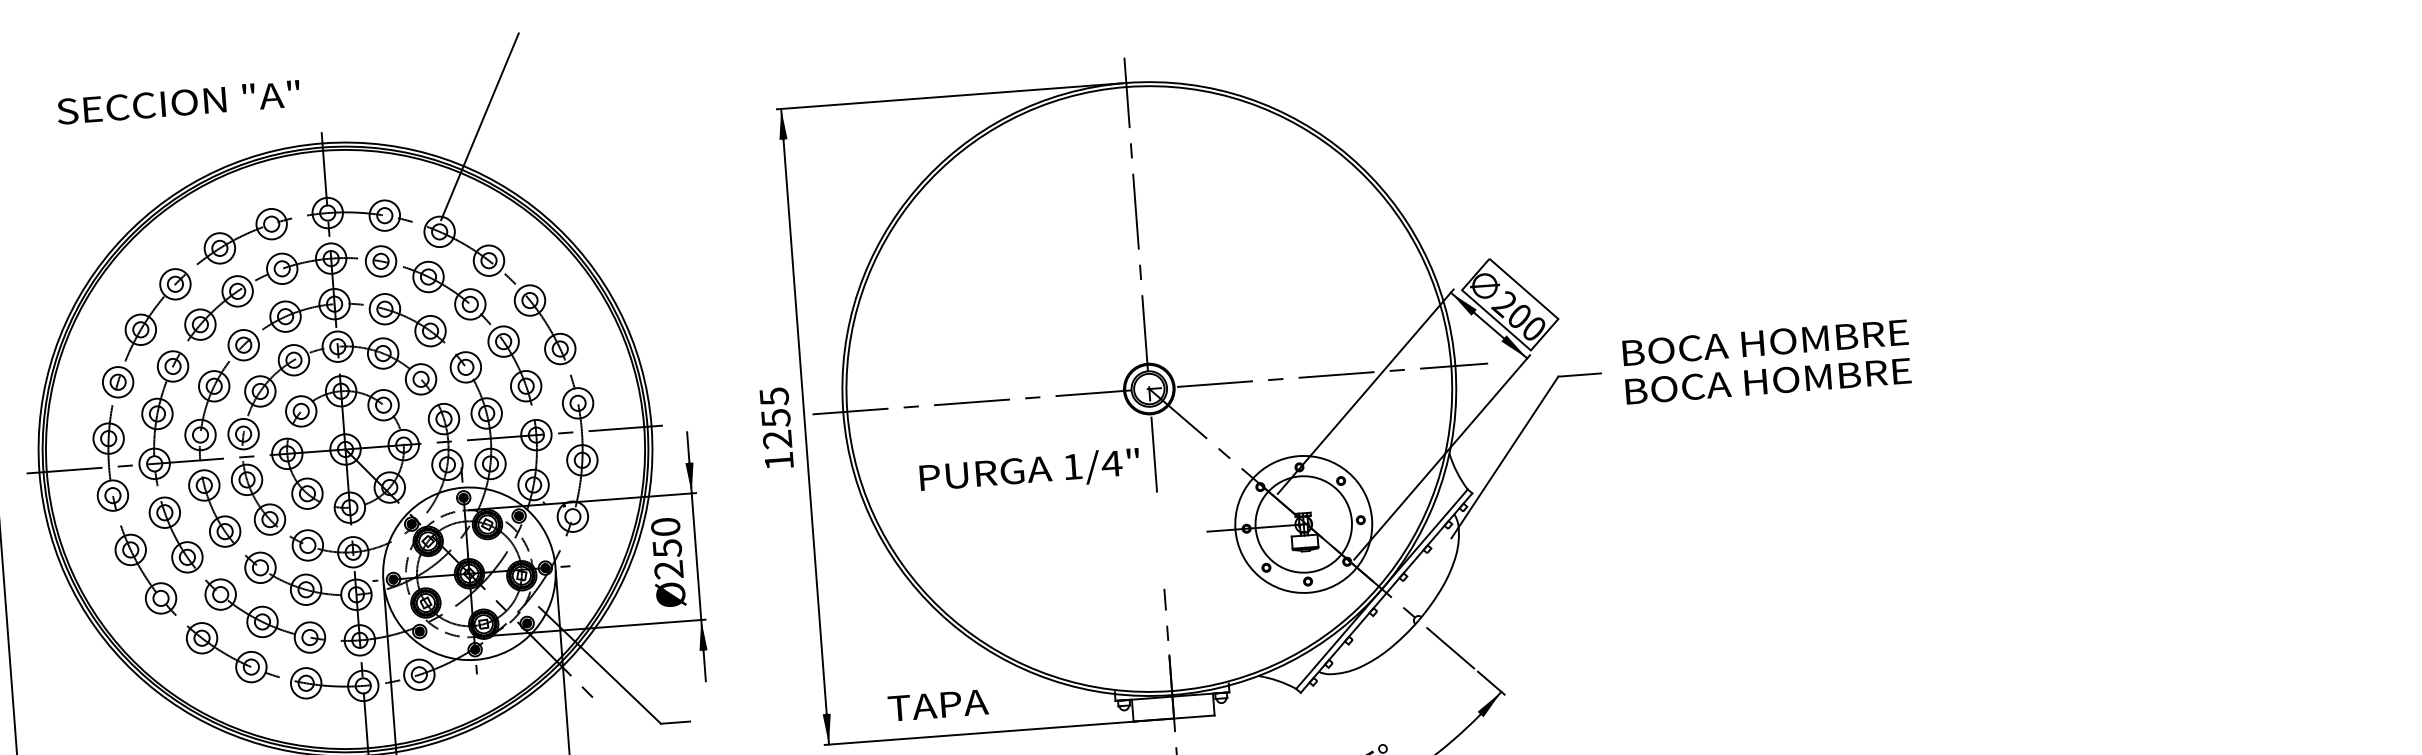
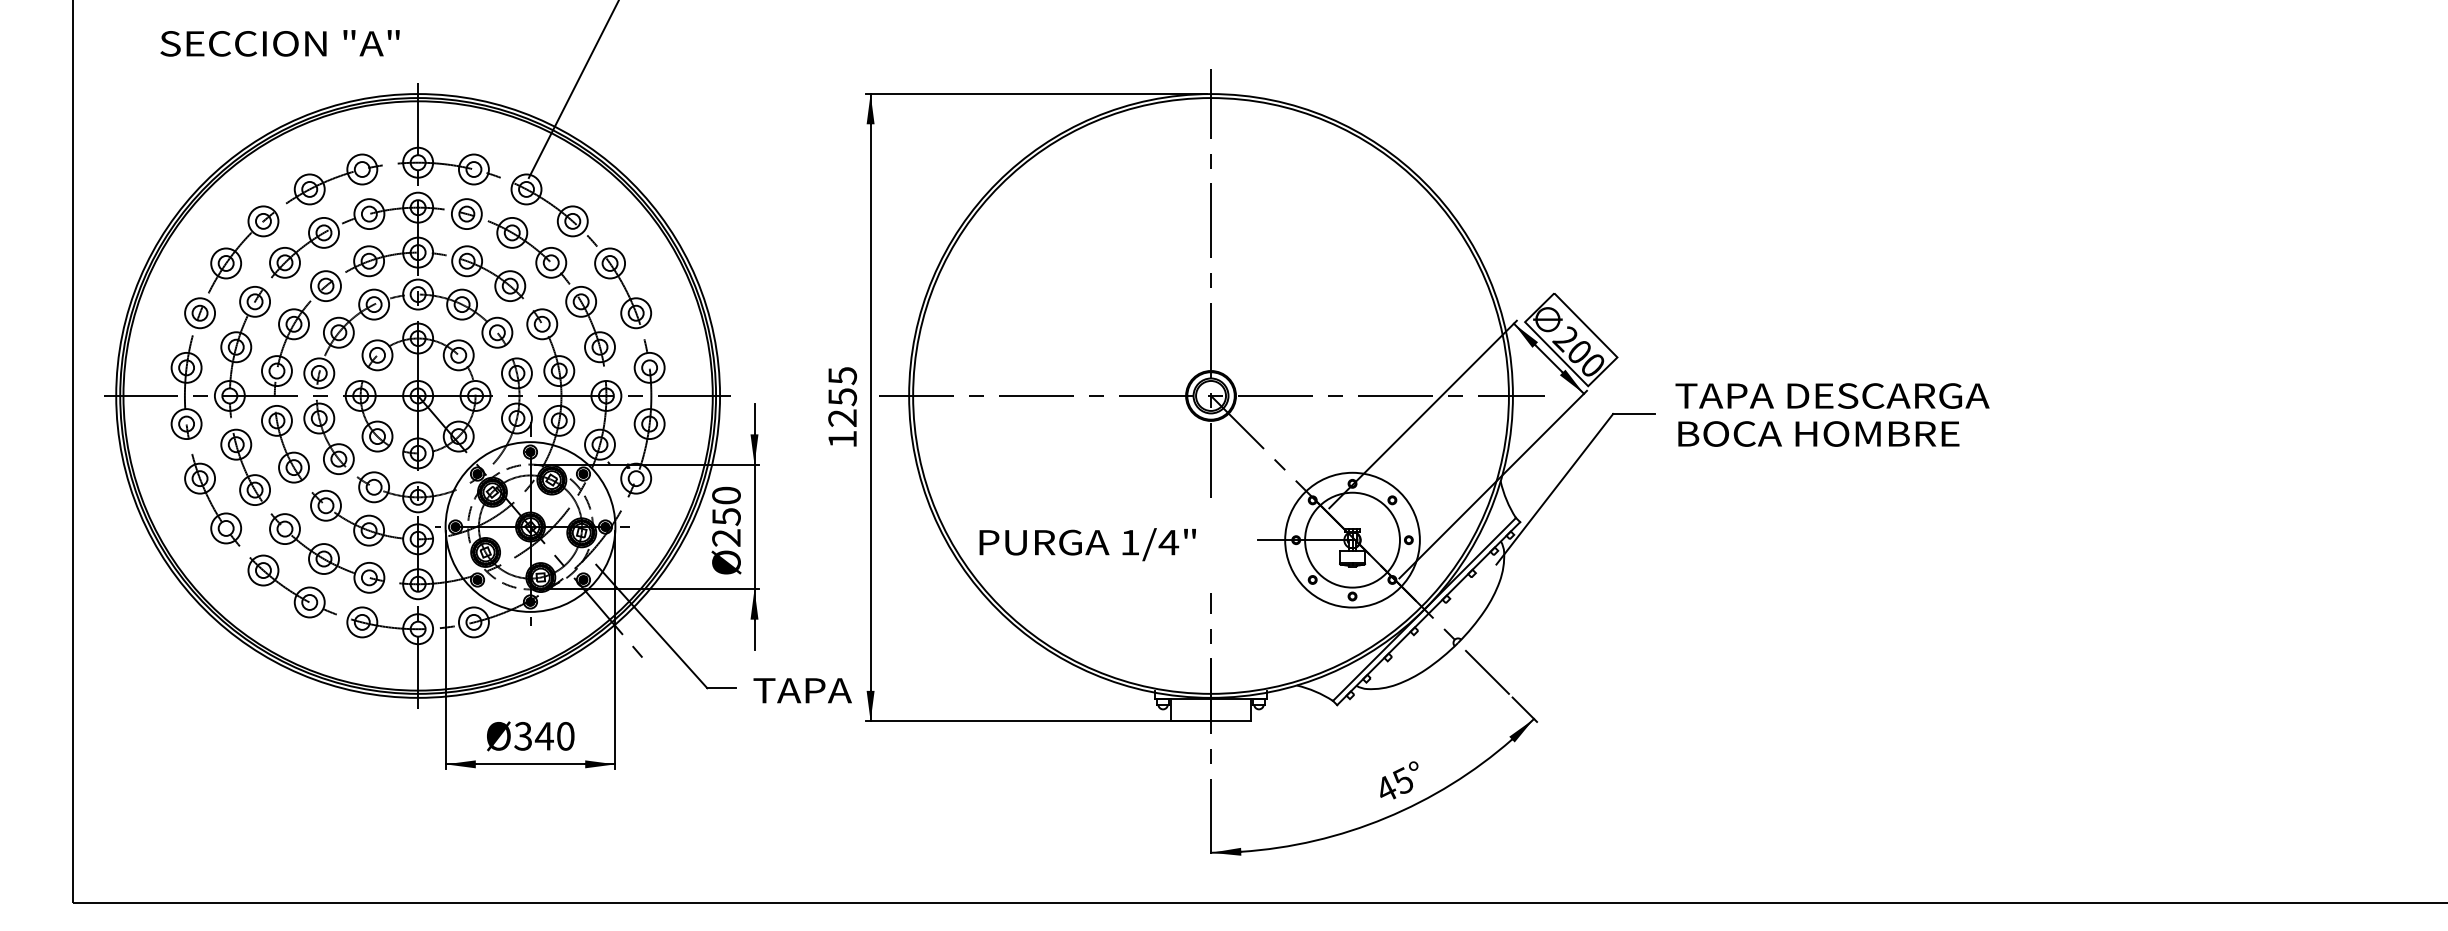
text: (1779, 341) -> (1832, 395), BOCA HOMBRE -> TAPA DESCARGA
text: (1029, 472) -> (1087, 544), moved
text: (938, 705) -> (802, 690), moved

